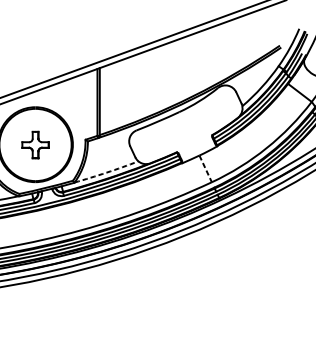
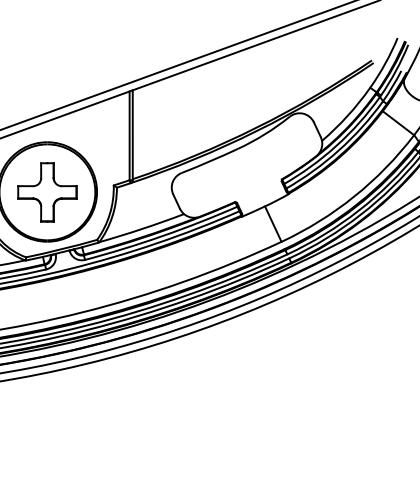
part: (35, 145) -> (47, 192), size x1.67
line: (205, 169) -> (273, 224), dashed -> solid
arc: (107, 172) -> (142, 229), dashed -> solid

